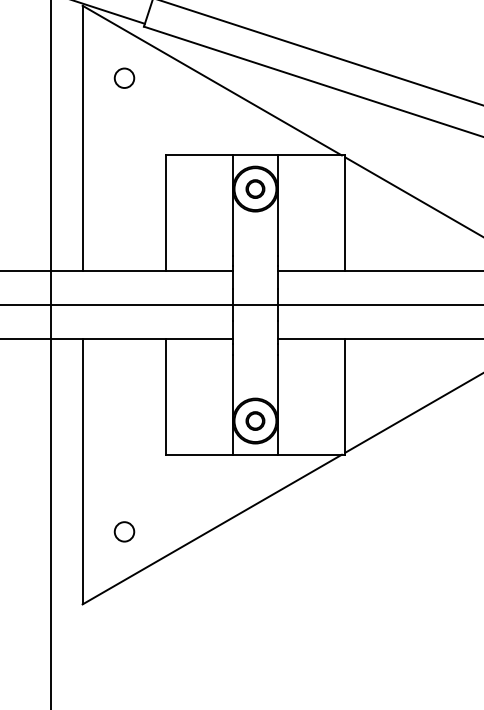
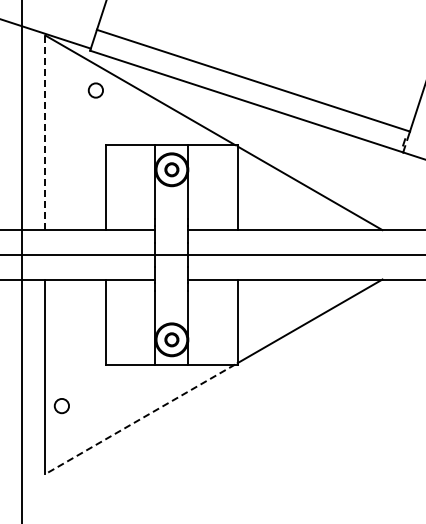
circle: (123, 78) -> (95, 90), moved
line: (83, 138) -> (45, 132), solid -> dashed
line: (212, 529) -> (140, 419), solid -> dashed
circle: (123, 532) -> (61, 406), moved

